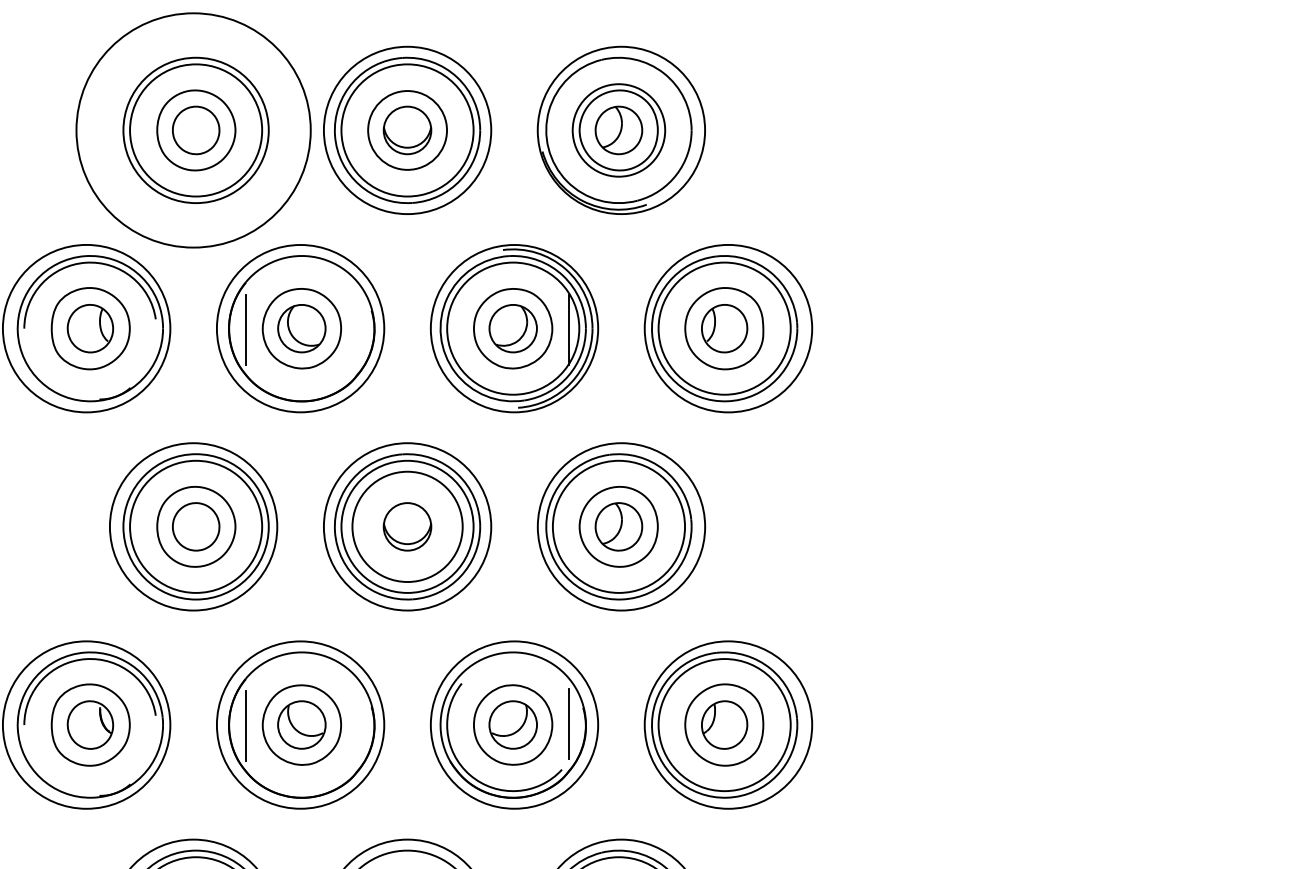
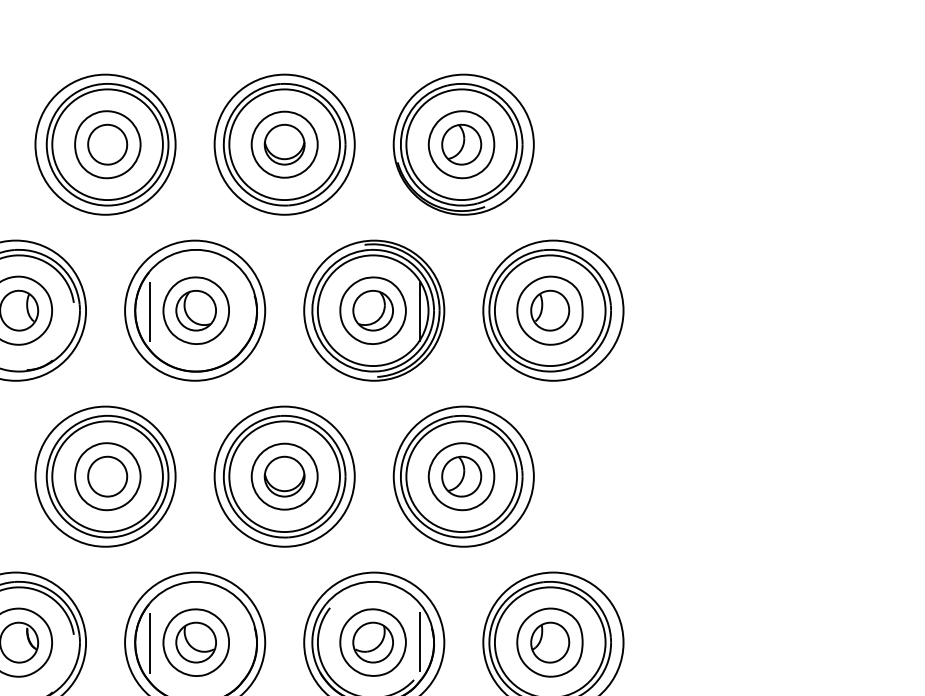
circle: (193, 130) -> (105, 144), size x0.71
circle: (618, 130) -> (461, 144), size x1.43
circle: (407, 526) -> (284, 476), size x0.71

